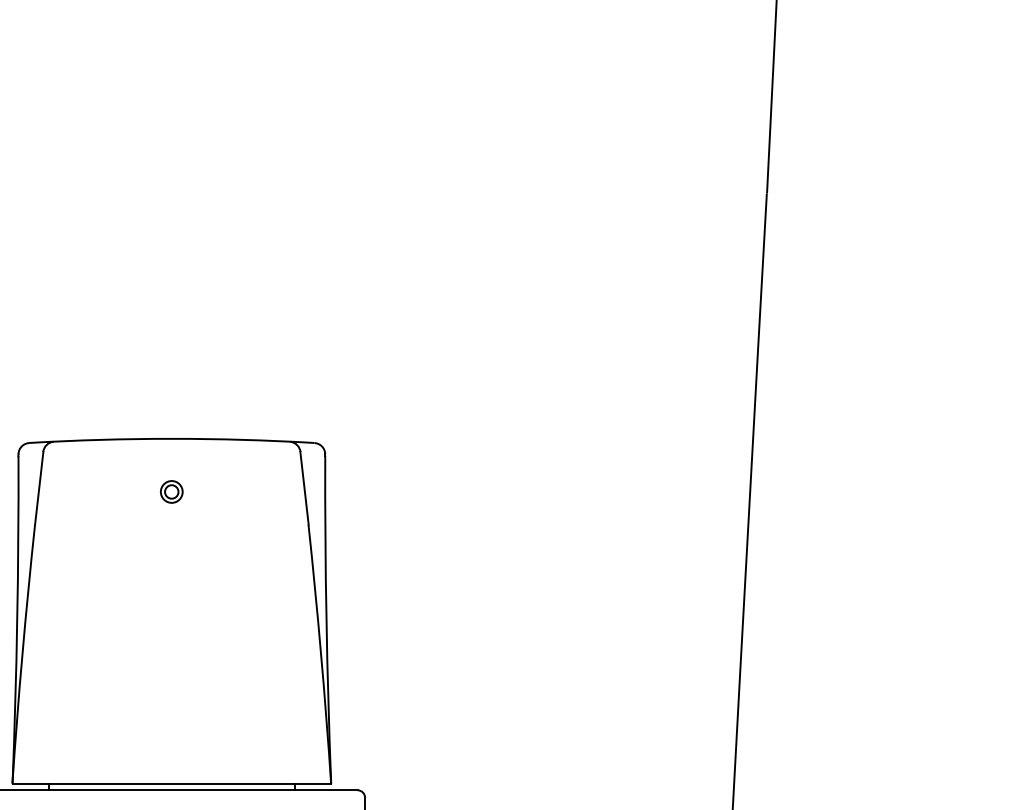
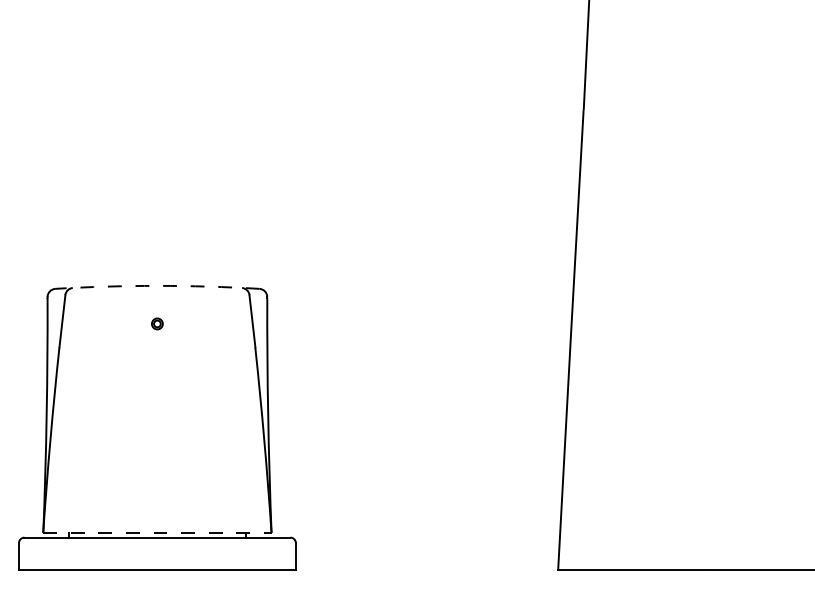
arc: (171, 438) -> (157, 285), solid -> dashed
part: (171, 491) -> (157, 323), size x0.7
line: (171, 783) -> (157, 532), solid -> dashed

